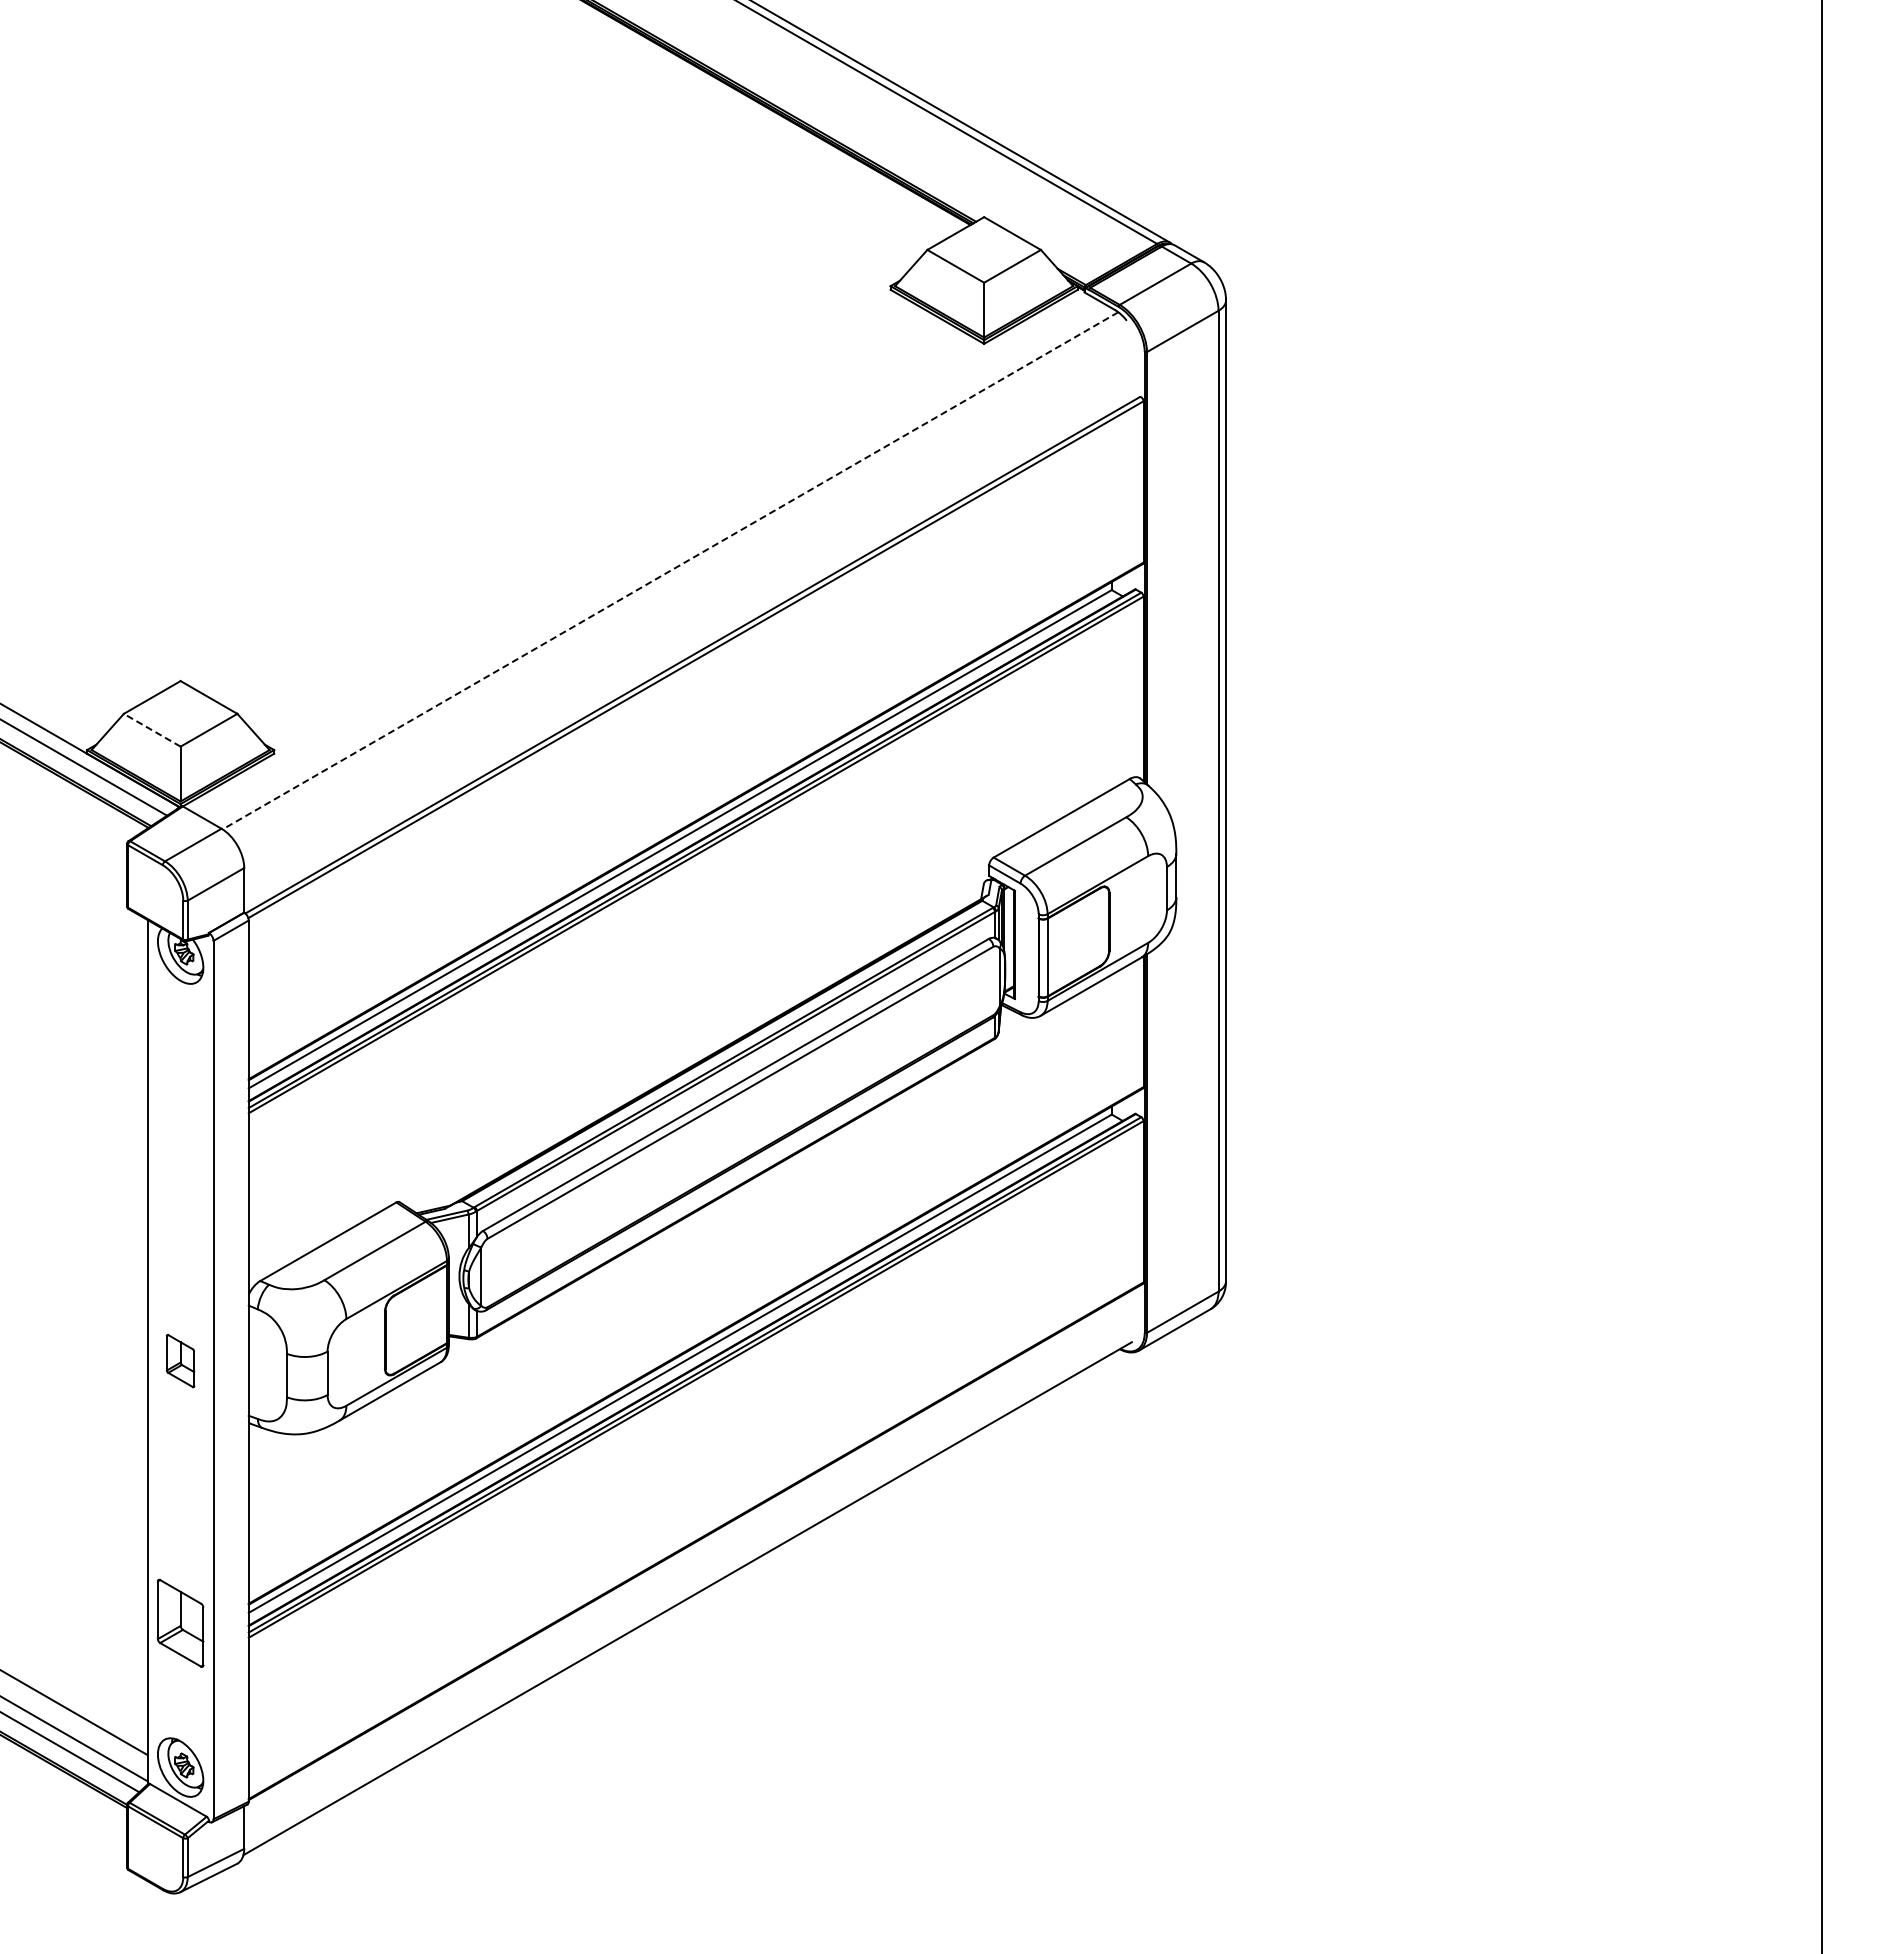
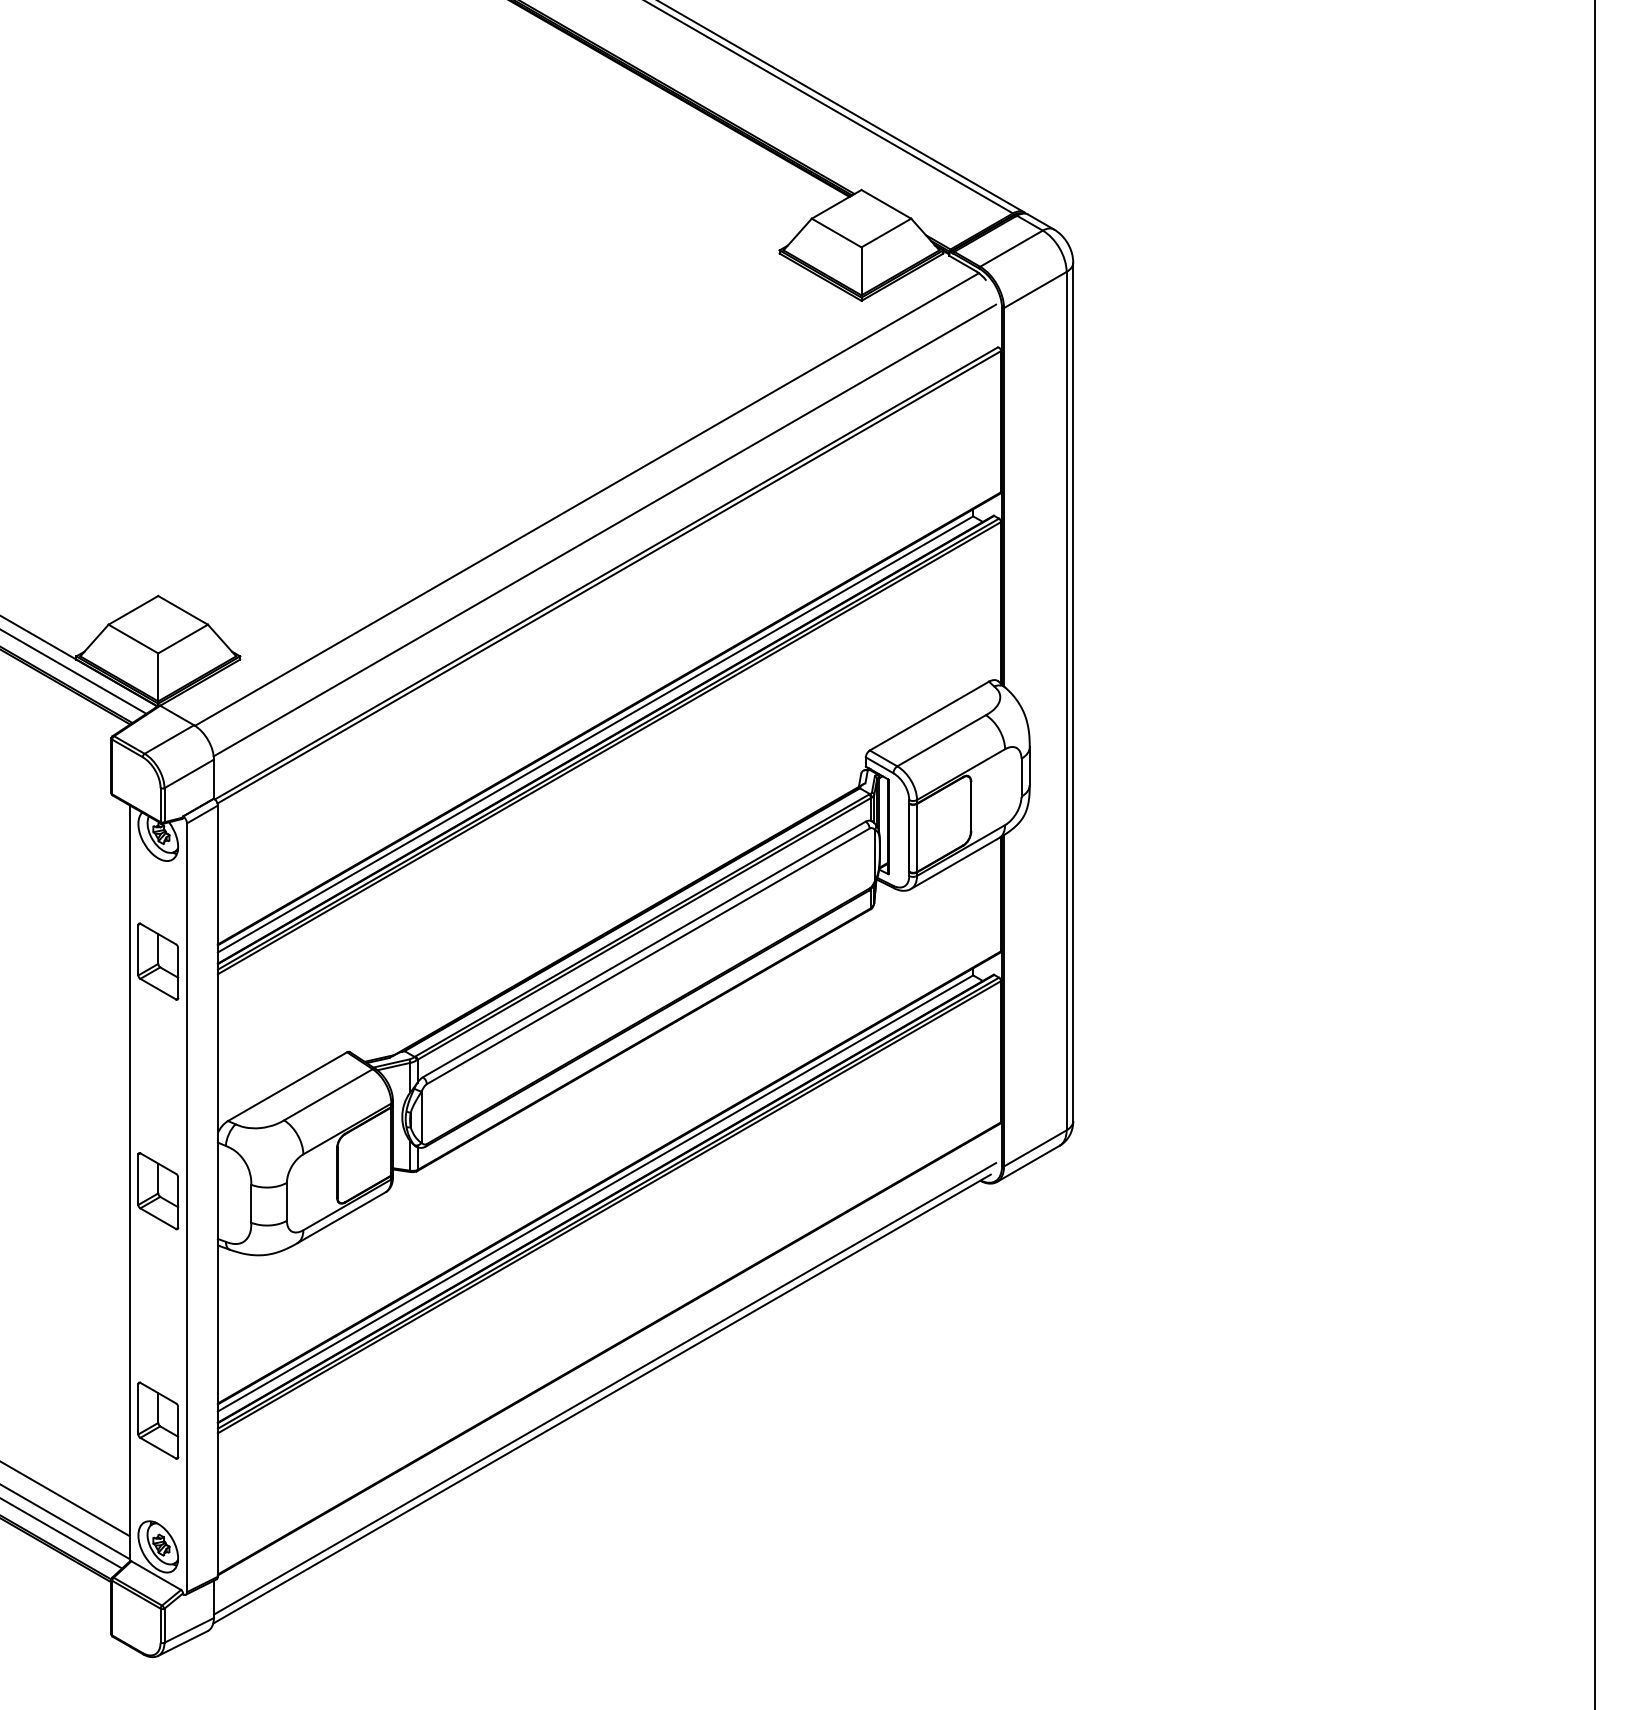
line: (670, 571) -> (587, 500), dashed -> solid
line: (690, 606) -> (604, 530), added
line: (152, 730) -> (133, 639), dashed -> solid
part: (180, 1098) -> (158, 961), added
part: (180, 1360) -> (158, 1190), size x1.67
line: (690, 1586) -> (604, 1388), added

